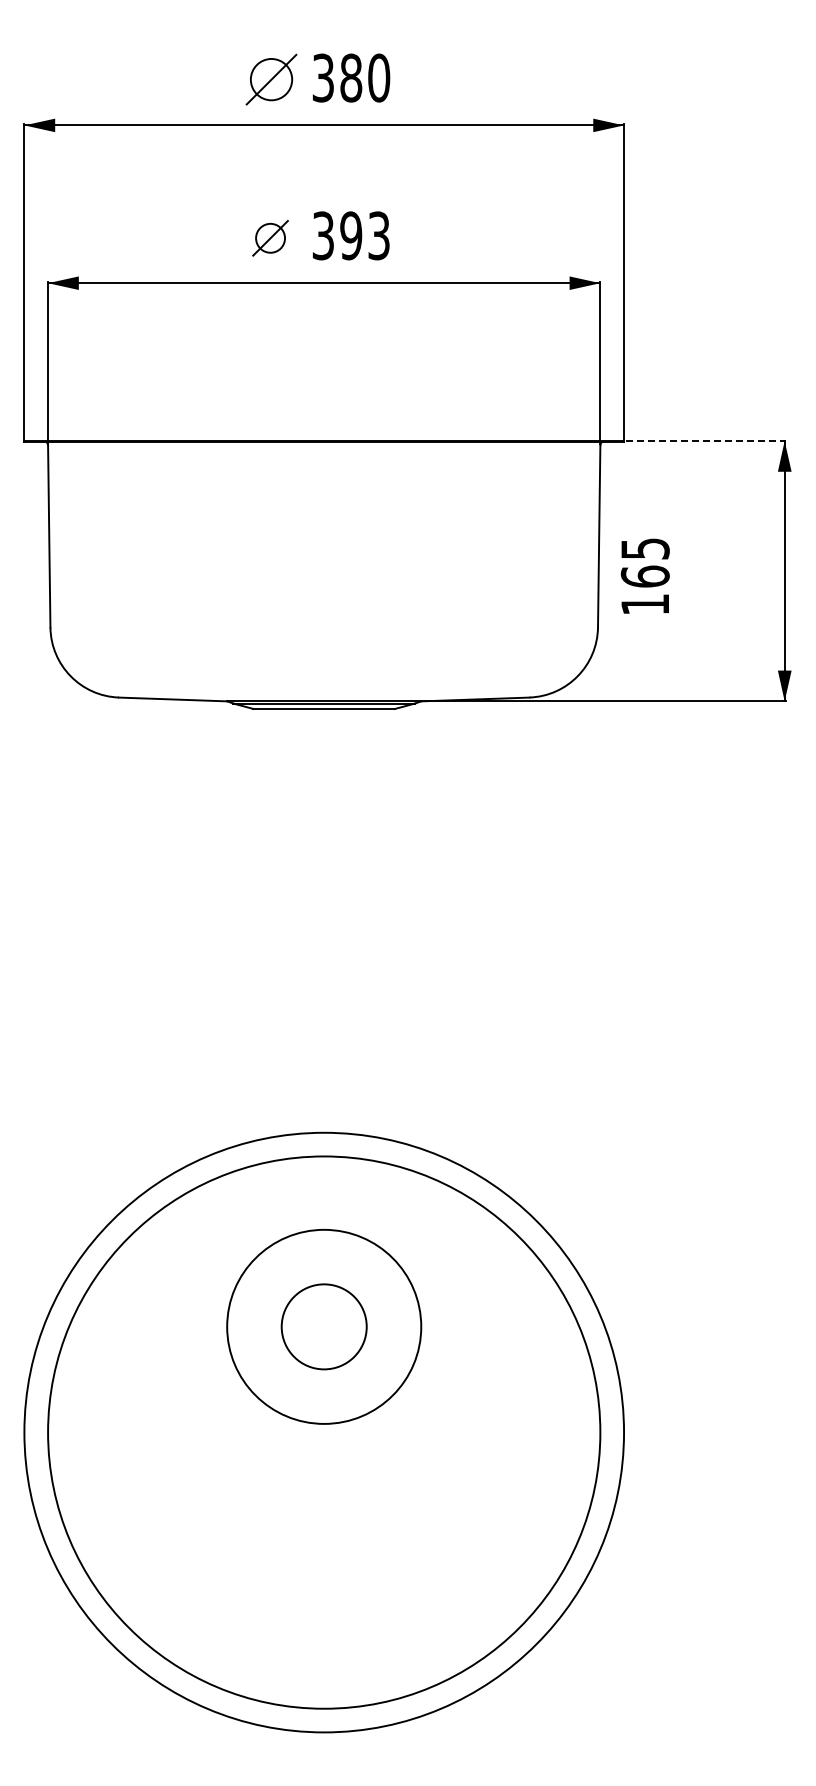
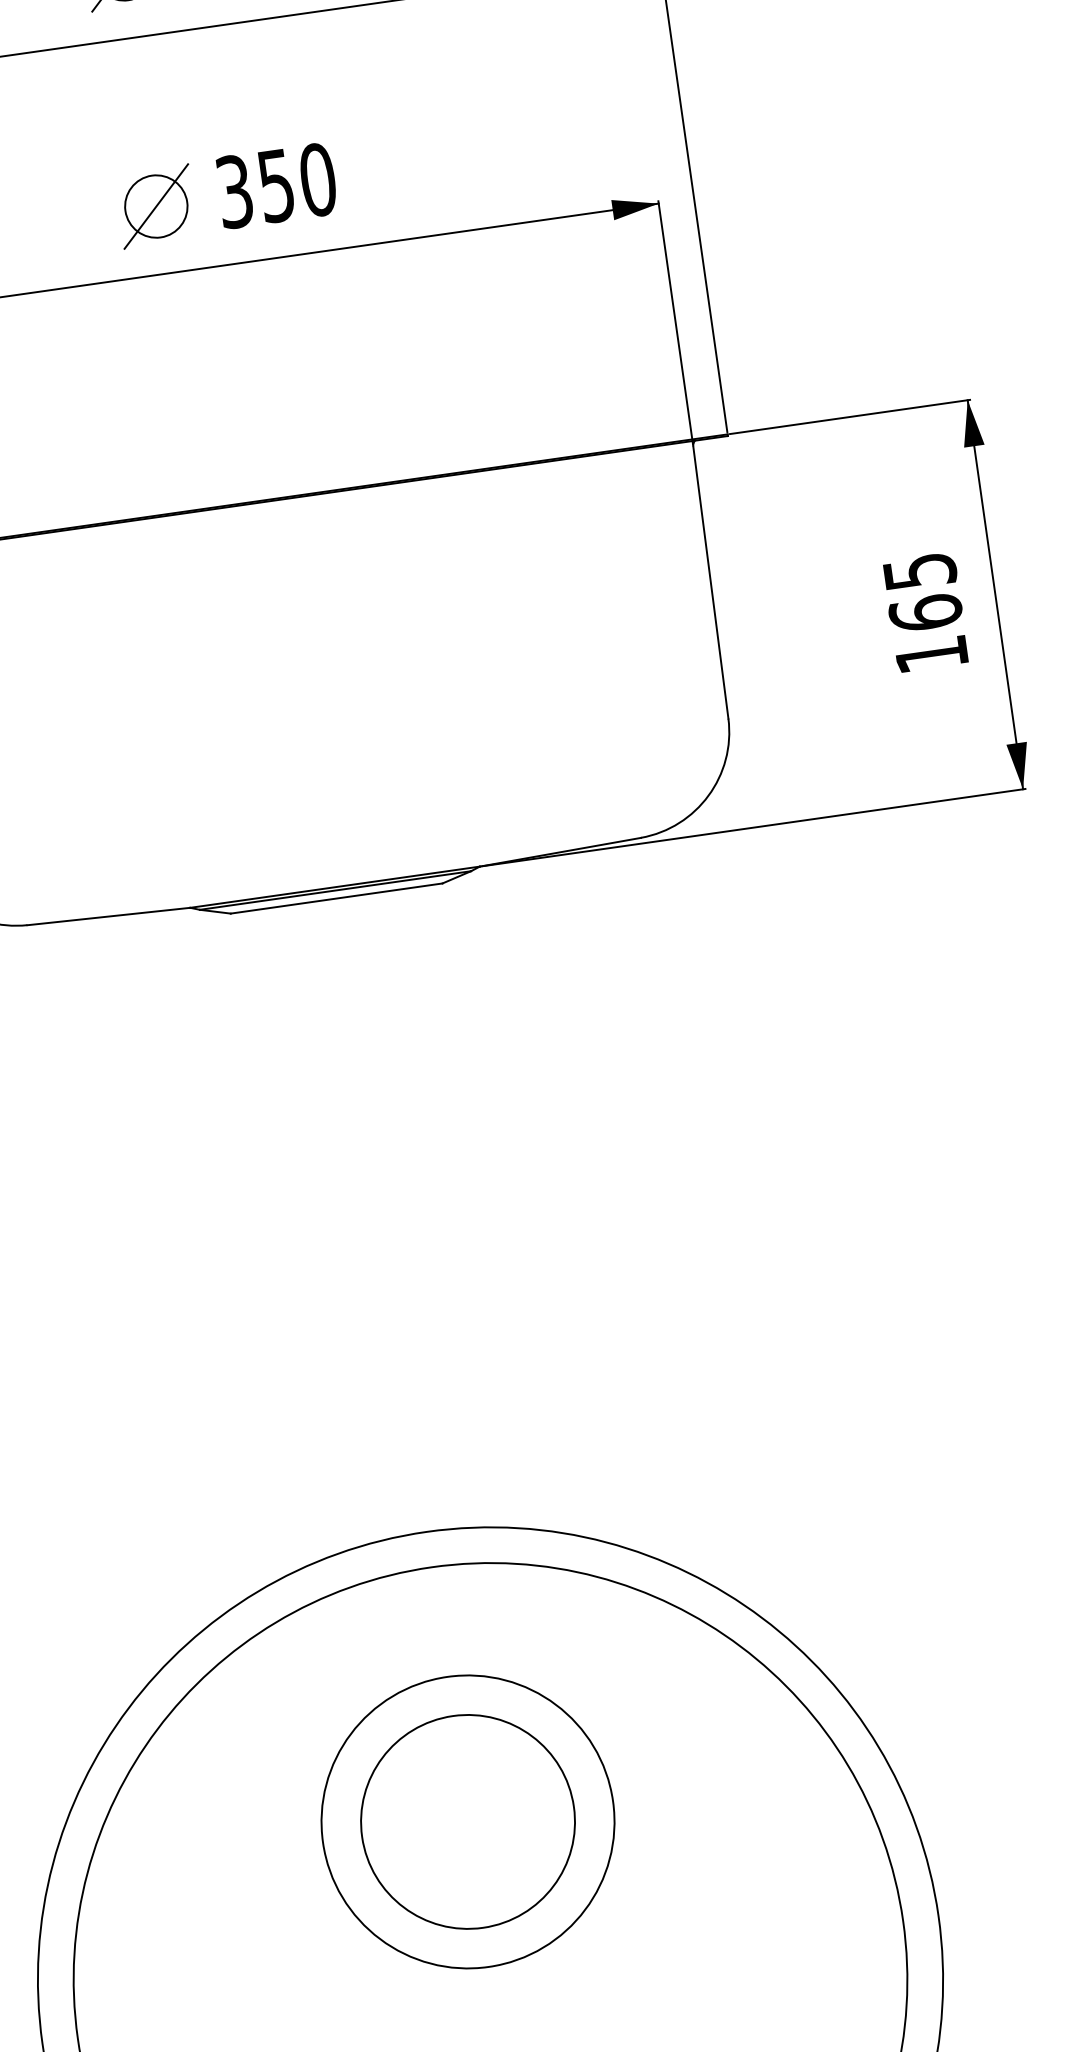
text: (365, 235) -> (297, 182), 393 -> 350
part: (270, 238) -> (156, 206), size x1.43
line: (706, 441) -> (850, 417), dashed -> solid
text: (644, 575) -> (924, 611), moved
circle: (324, 1326) -> (468, 1821), size x1.67

